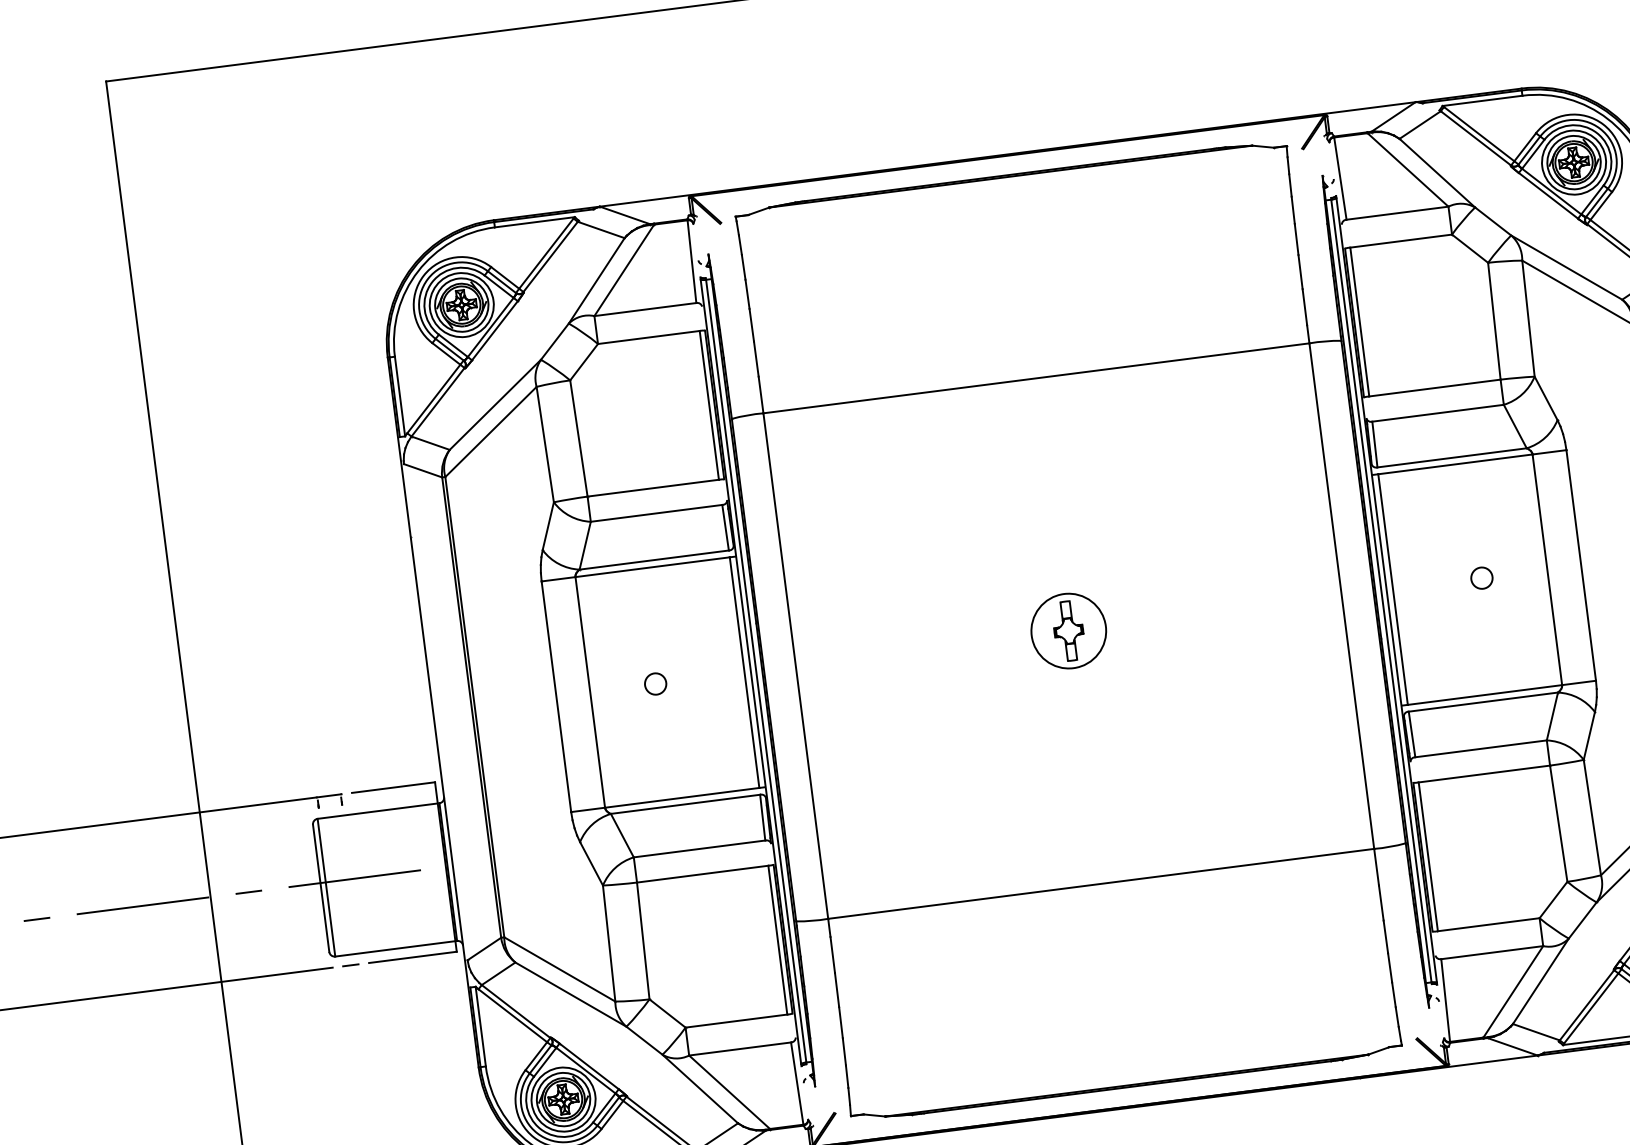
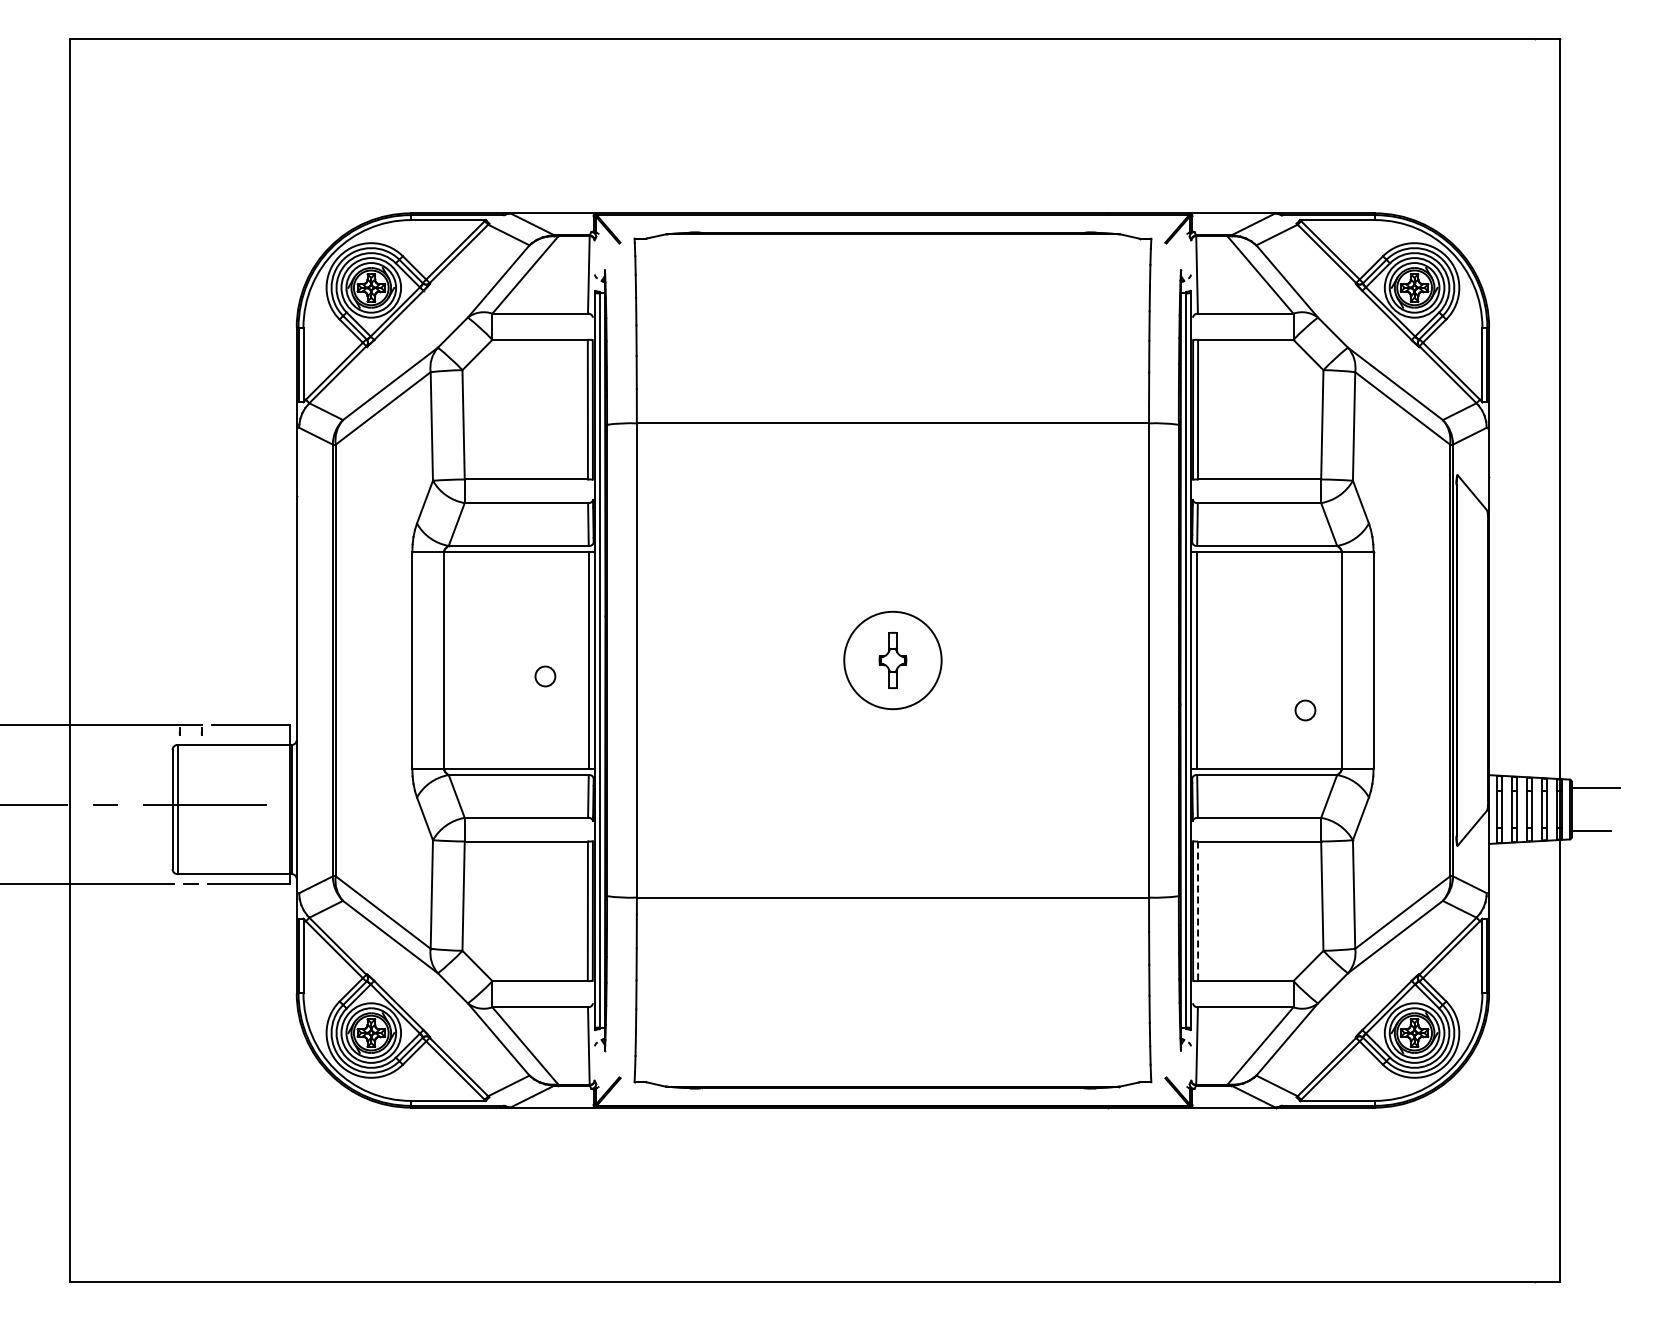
circle: (1481, 578) -> (1305, 710), moved
circle: (1068, 631) -> (892, 660), size x1.4
circle: (655, 684) -> (545, 676), moved
line: (1428, 856) -> (1198, 911), solid -> dashed

